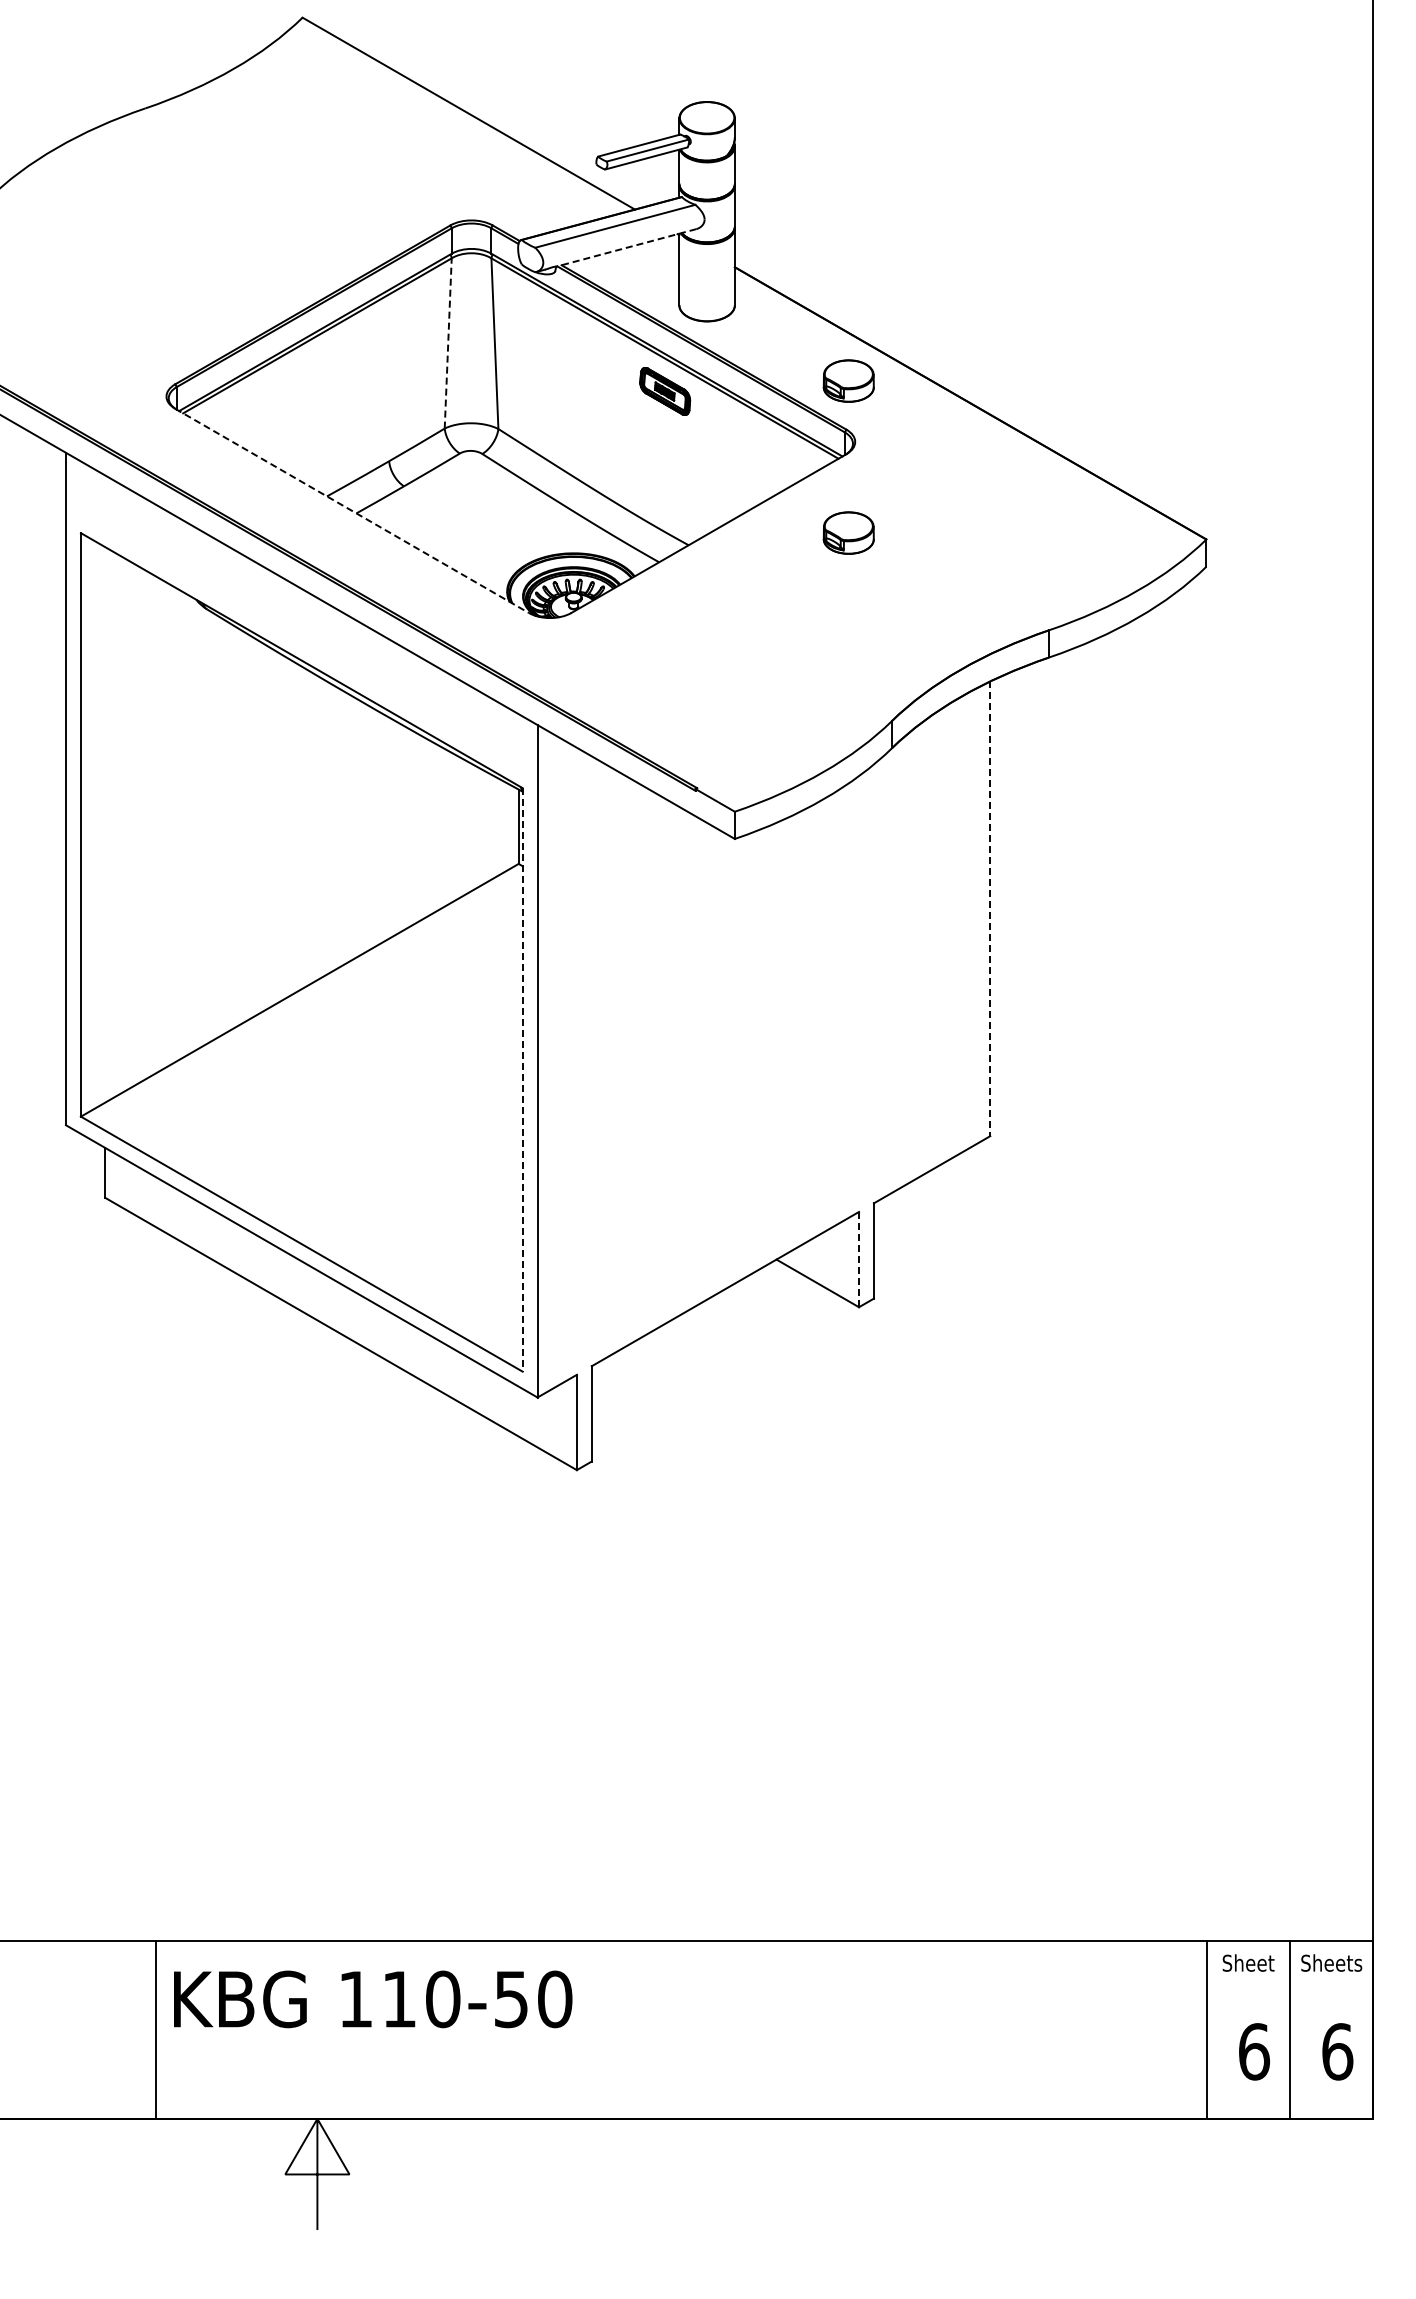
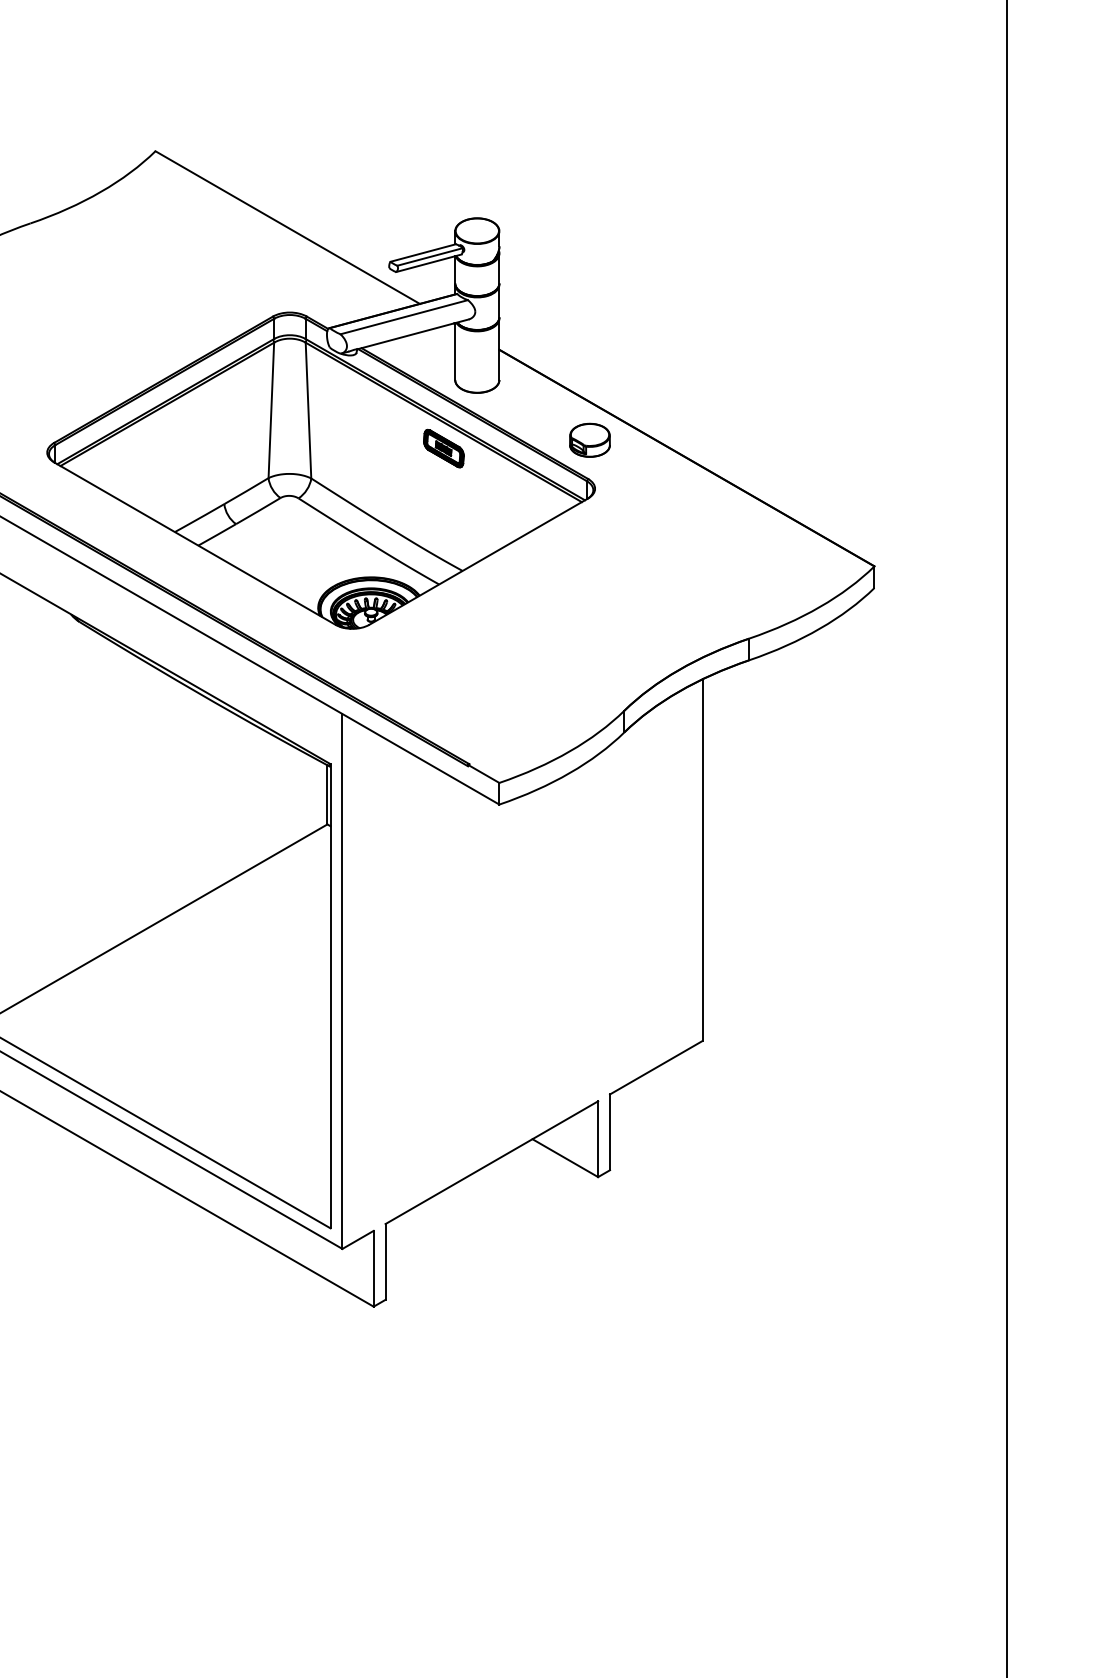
line: (626, 247) -> (413, 334), dashed -> solid
line: (448, 342) -> (271, 409), dashed -> solid
line: (352, 511) -> (195, 544), dashed -> solid
part: (848, 532) -> (589, 560), removed
line: (990, 909) -> (702, 860), dashed -> solid
line: (522, 1079) -> (330, 995), dashed -> solid
line: (859, 1259) -> (598, 1139), dashed -> solid

